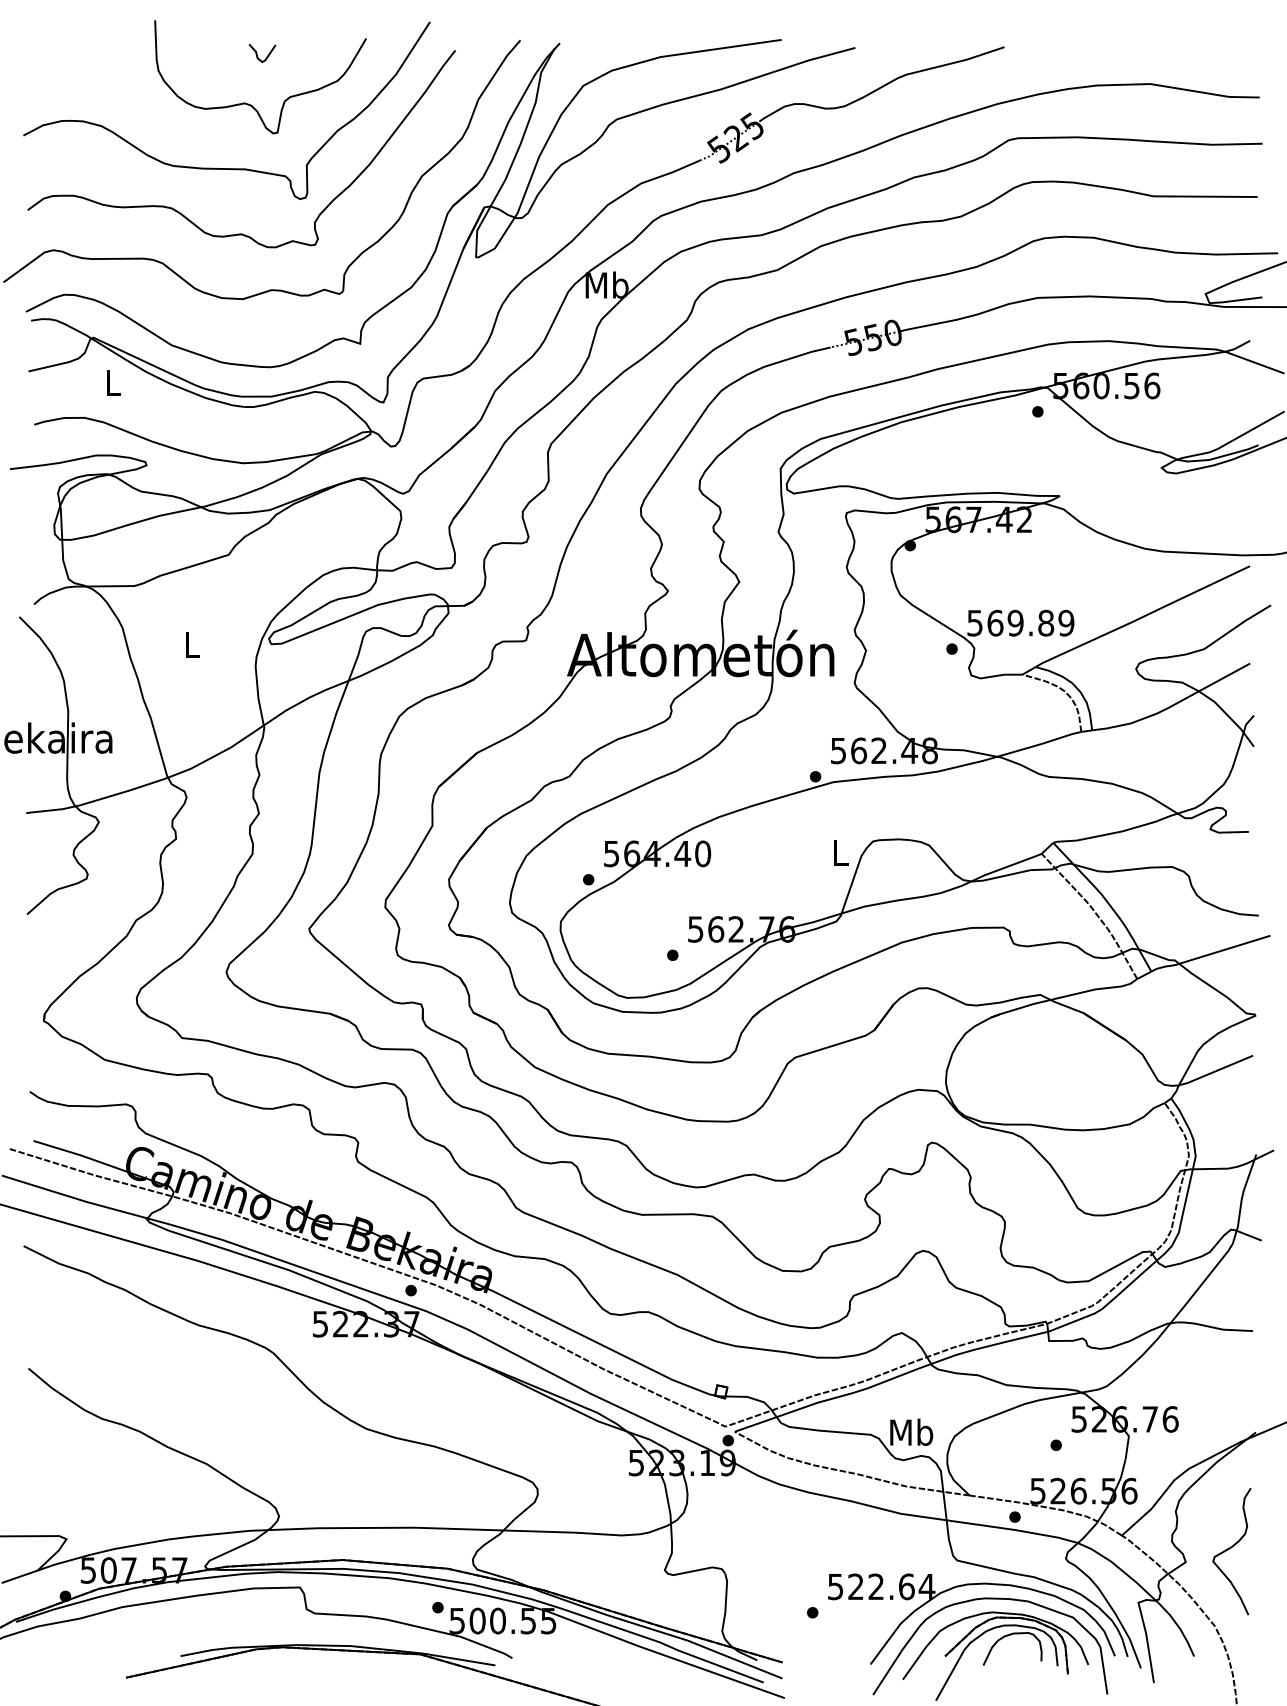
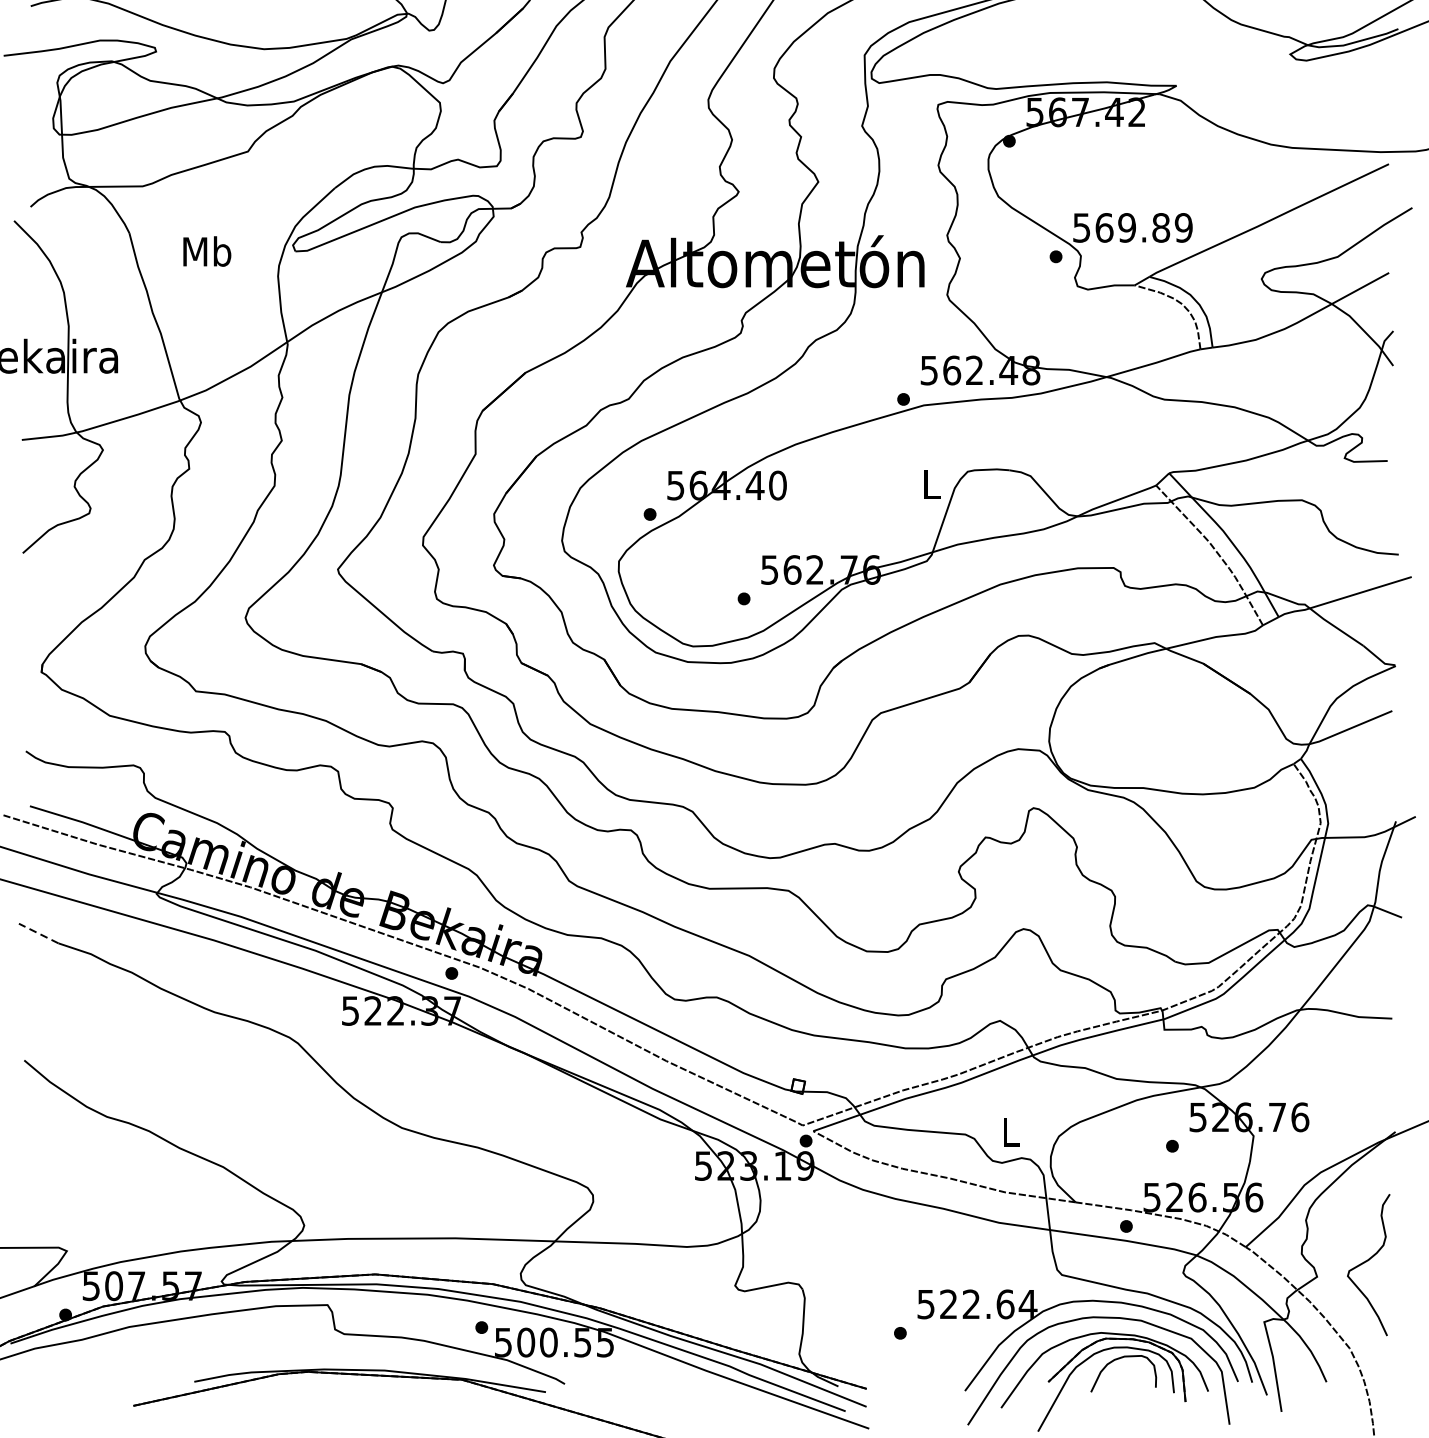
text: (191, 644) -> (206, 251), L -> Mb
line: (41, 1254) -> (38, 933), solid -> dashed
text: (911, 1431) -> (1010, 1130), Mb -> L

